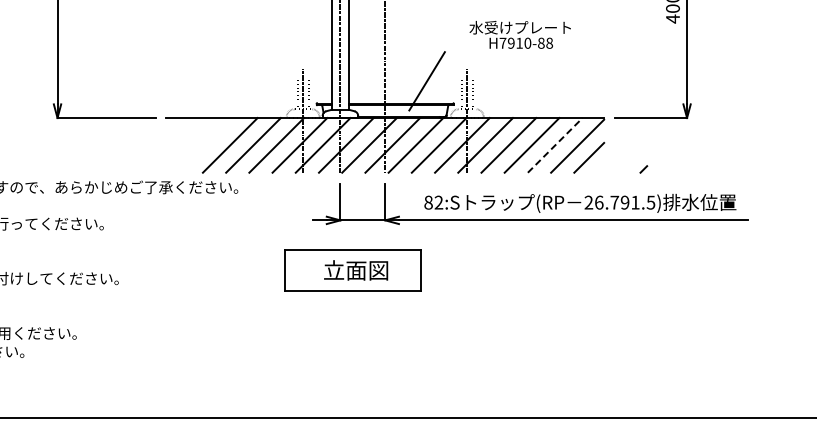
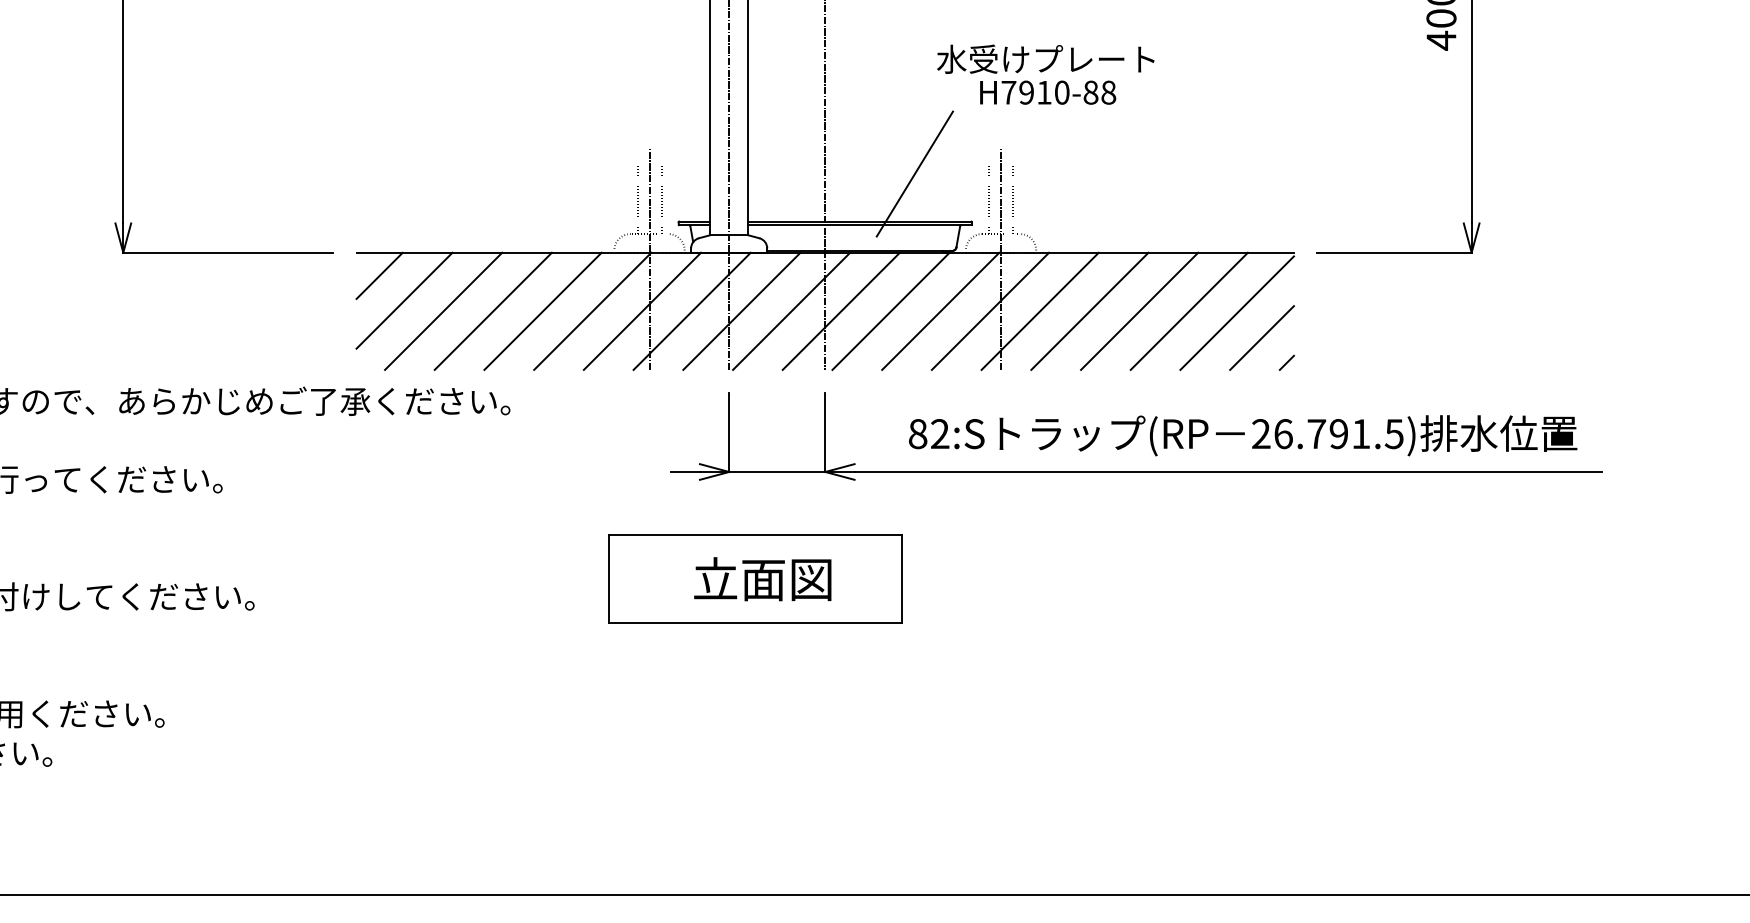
text: (519, 34) -> (1044, 73), moved
line: (177, 128) -> (380, 275), added
line: (188, 140) -> (403, 300), added
line: (206, 145) -> (442, 311), added
line: (555, 145) -> (1189, 311), dashed -> solid
line: (643, 169) -> (1286, 362), moved

